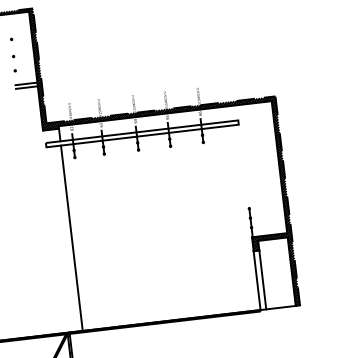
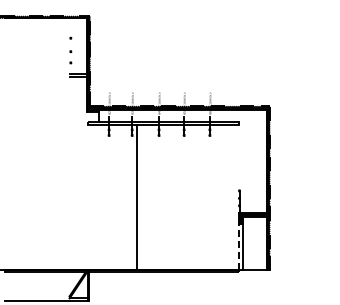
line: (71, 238) -> (137, 197), moved
line: (256, 279) -> (238, 246), solid -> dashed

